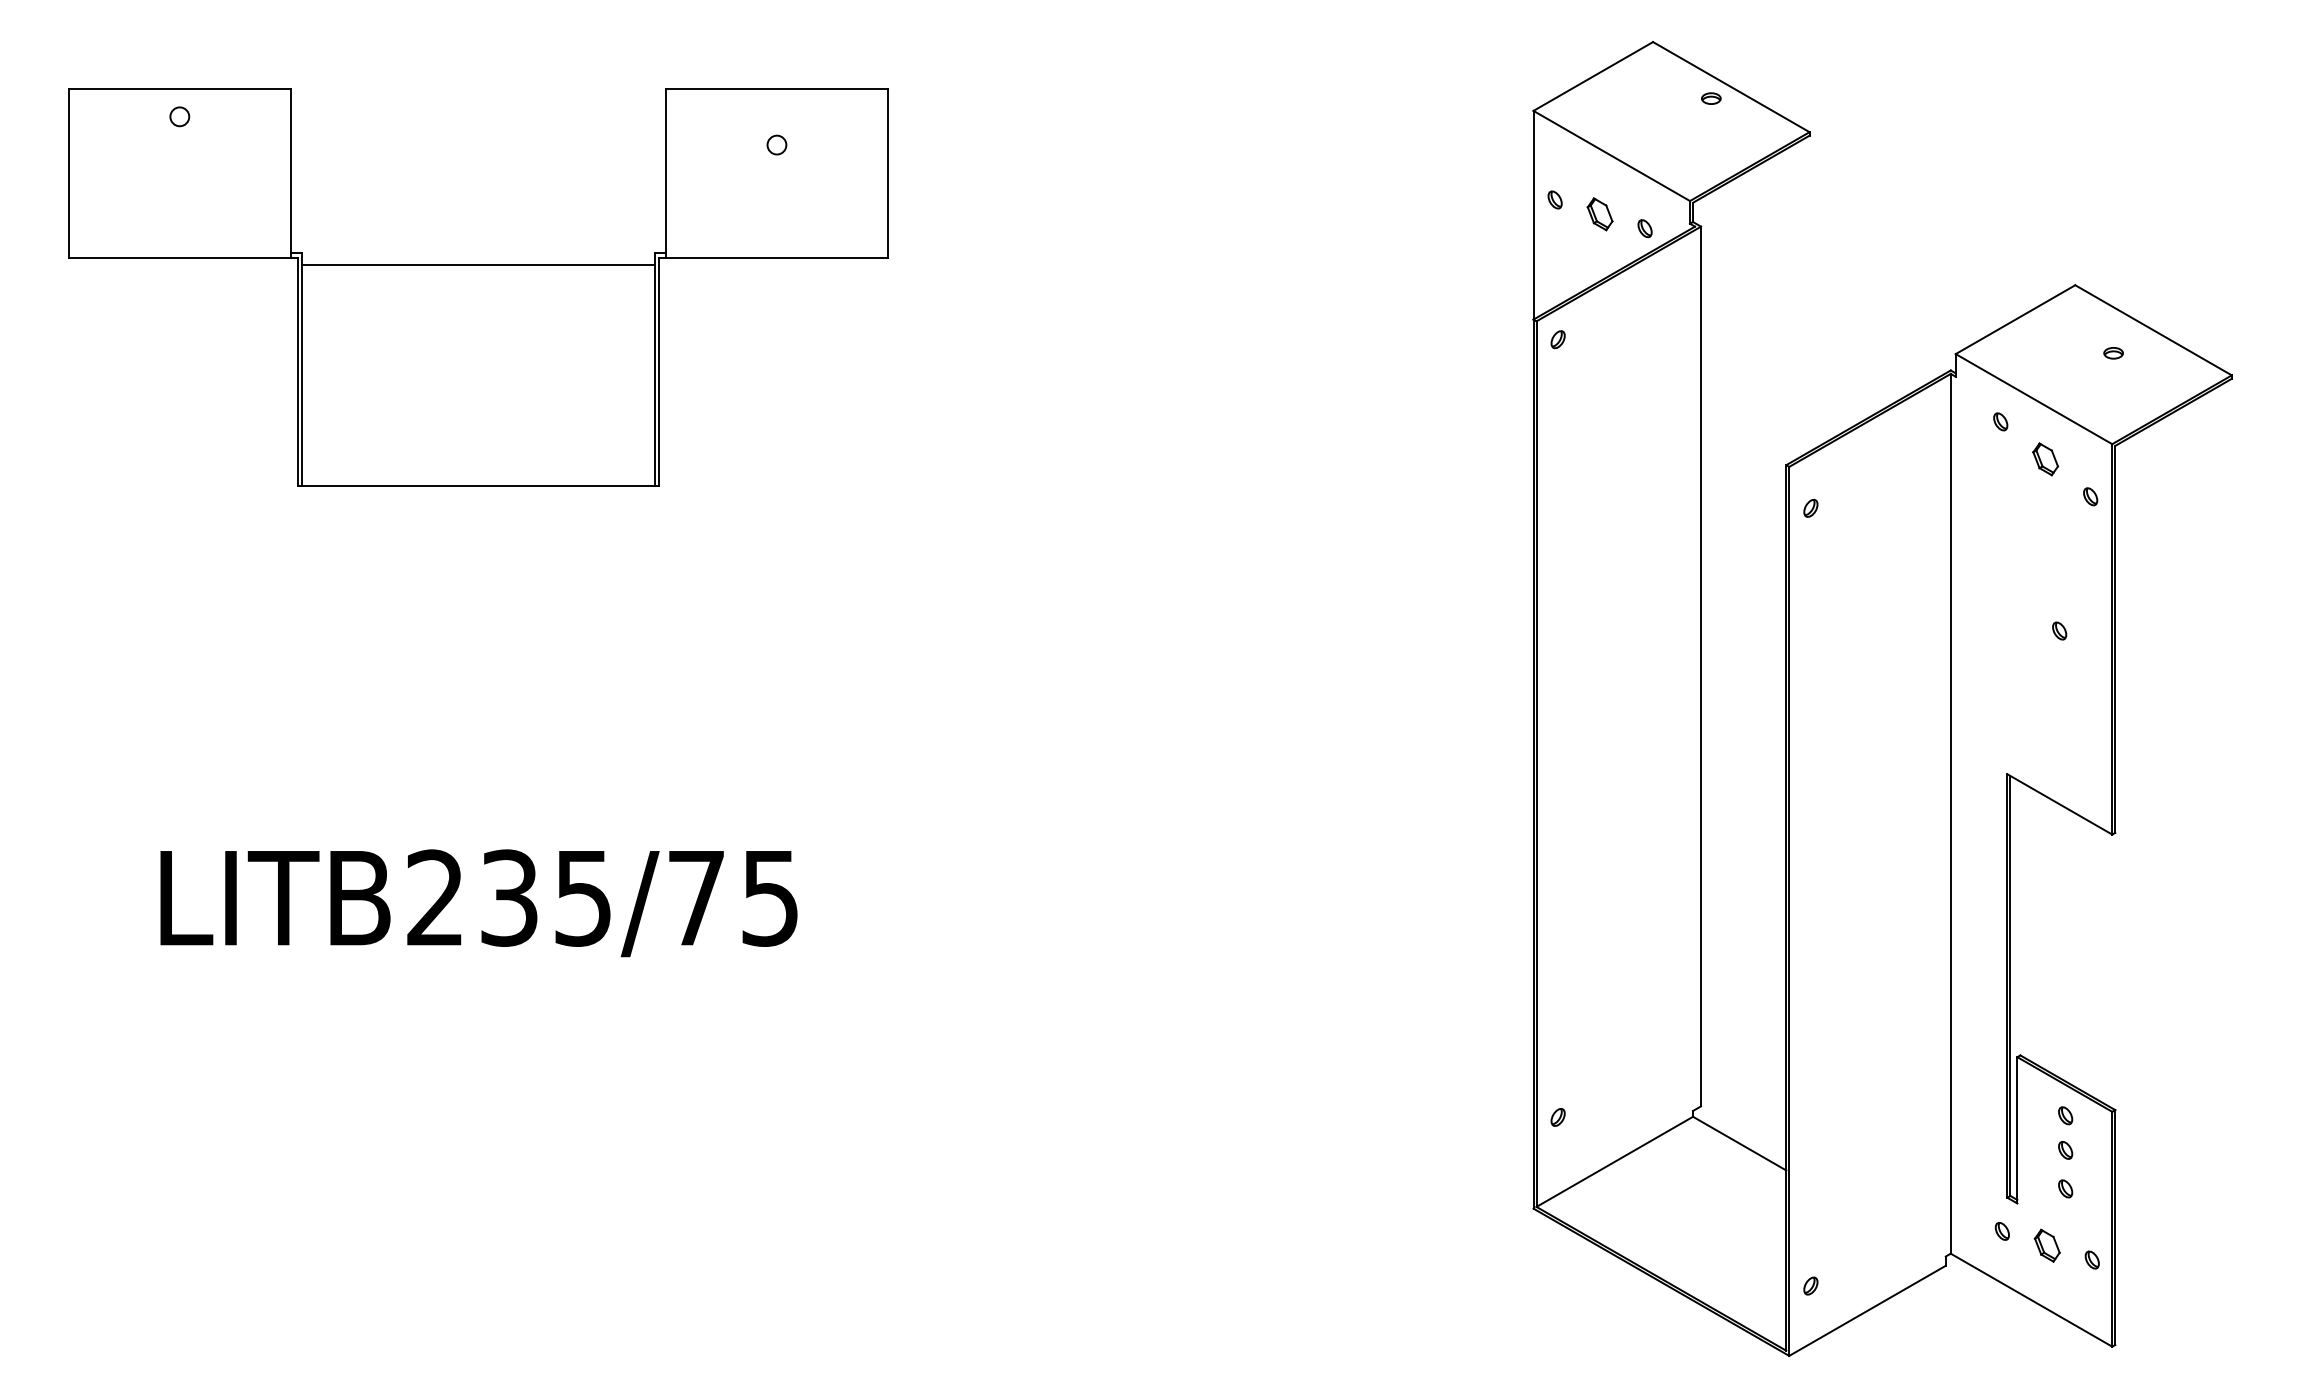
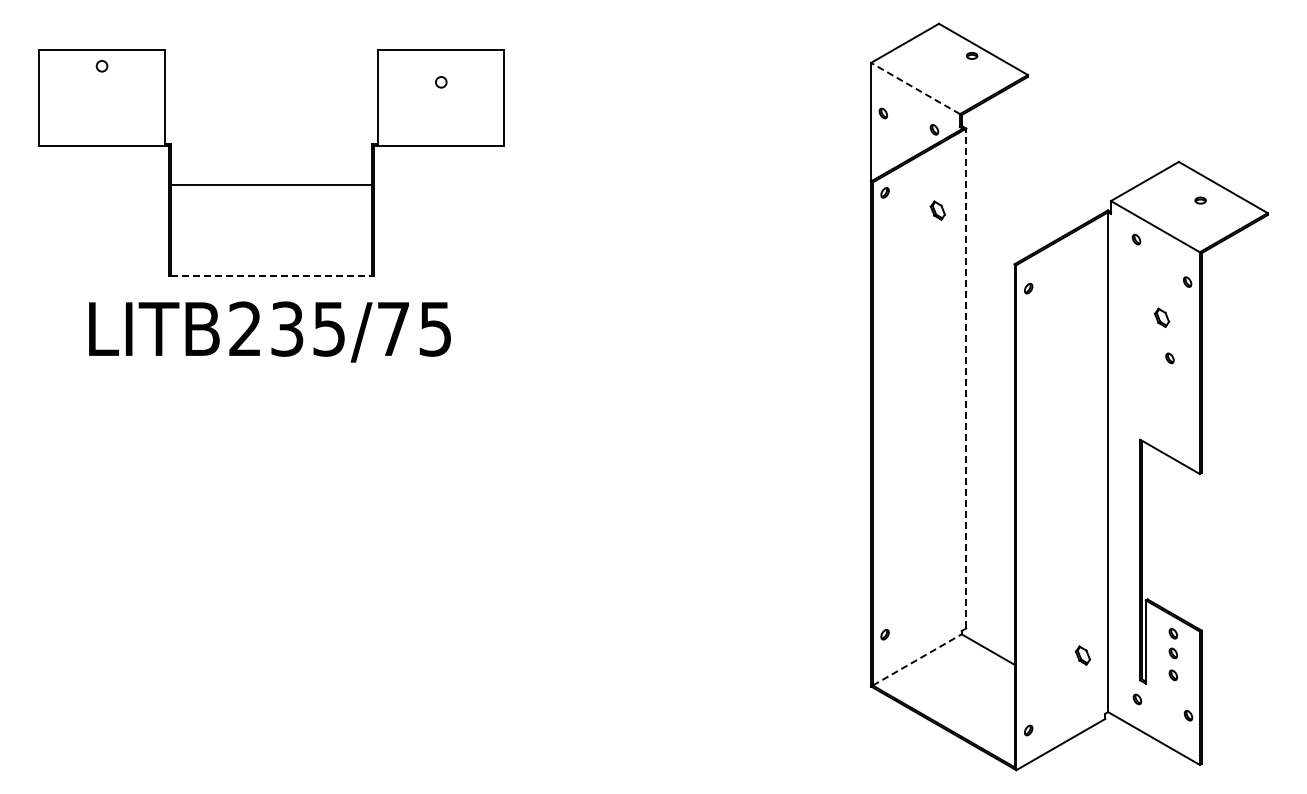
line: (1611, 155) -> (915, 88), solid -> dashed
part: (1599, 214) -> (937, 210), moved
line: (478, 265) -> (271, 185), moved
part: (2044, 458) -> (1161, 317), moved
line: (479, 486) -> (272, 276), solid -> dashed
line: (1701, 666) -> (966, 378), solid -> dashed
text: (478, 902) -> (269, 331), moved
line: (1615, 1161) -> (917, 659), solid -> dashed
part: (2046, 1245) -> (1082, 655), moved

